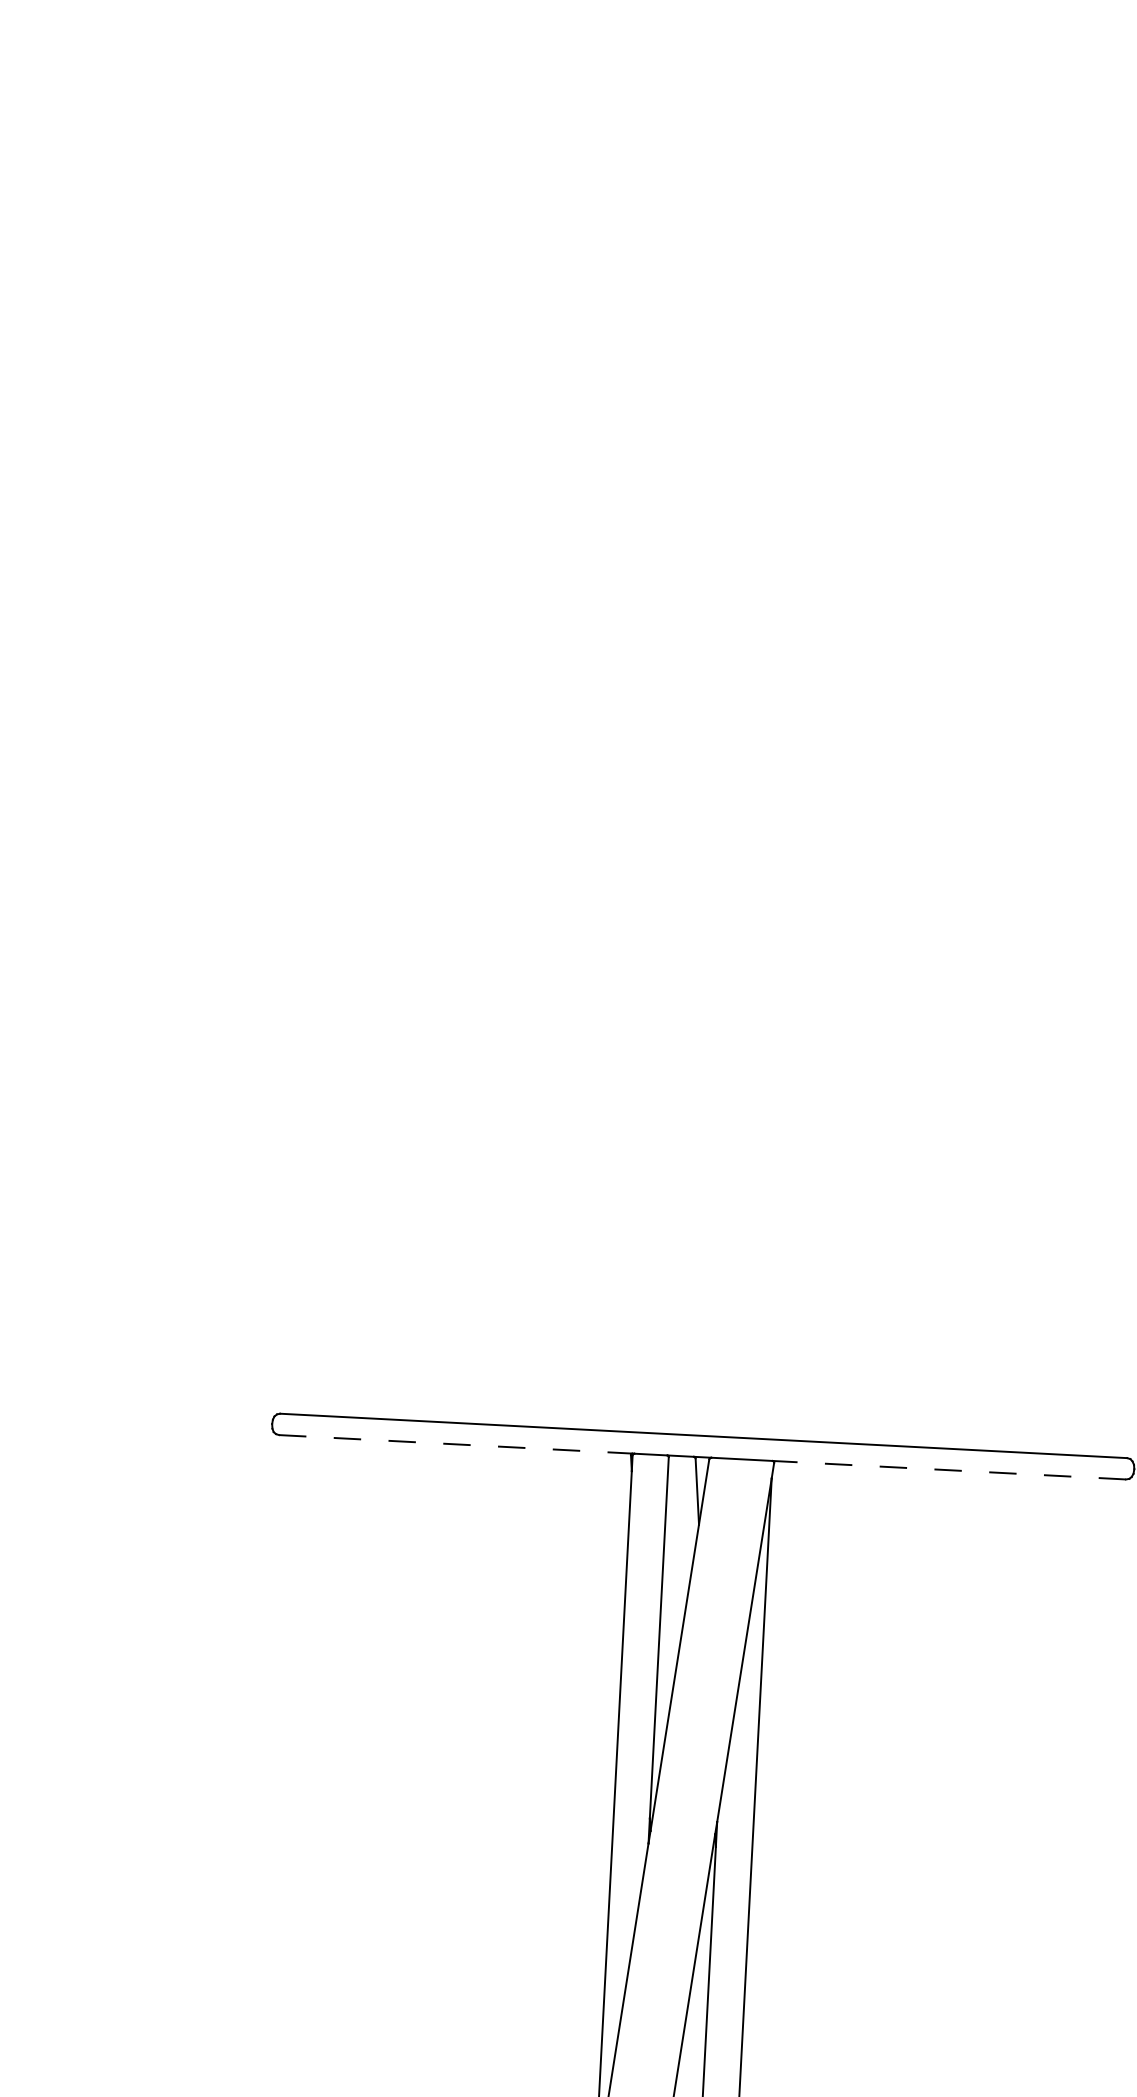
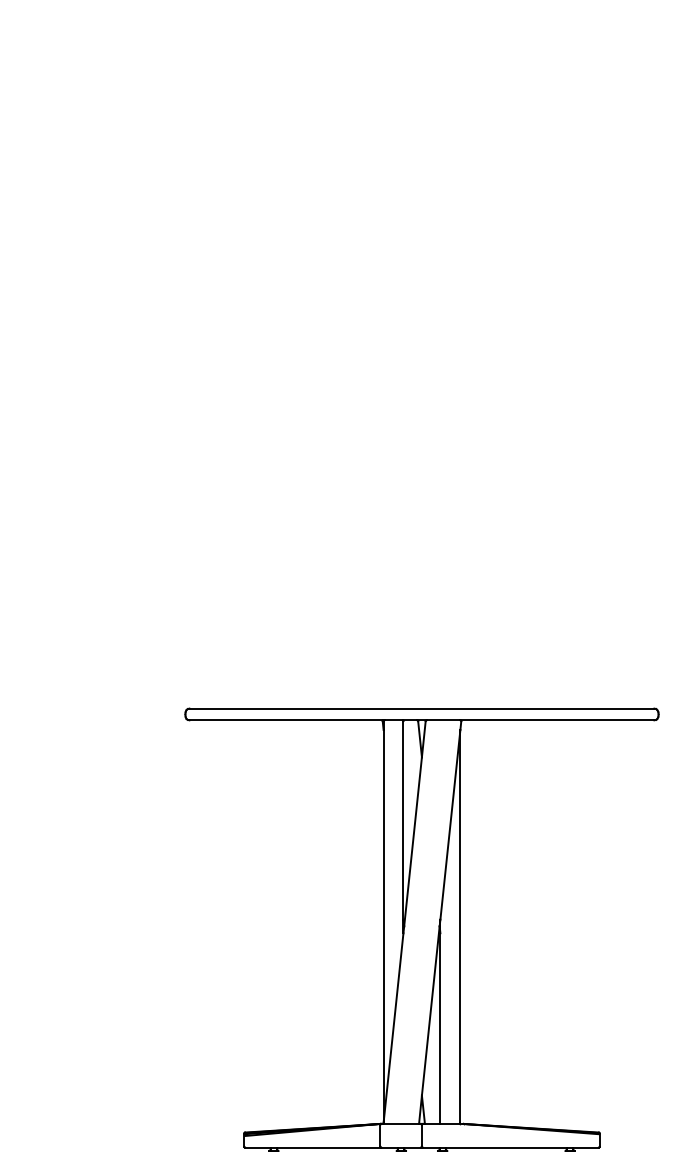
line: (455, 1444) -> (286, 720), dashed -> solid
line: (947, 1470) -> (556, 720), dashed -> solid

